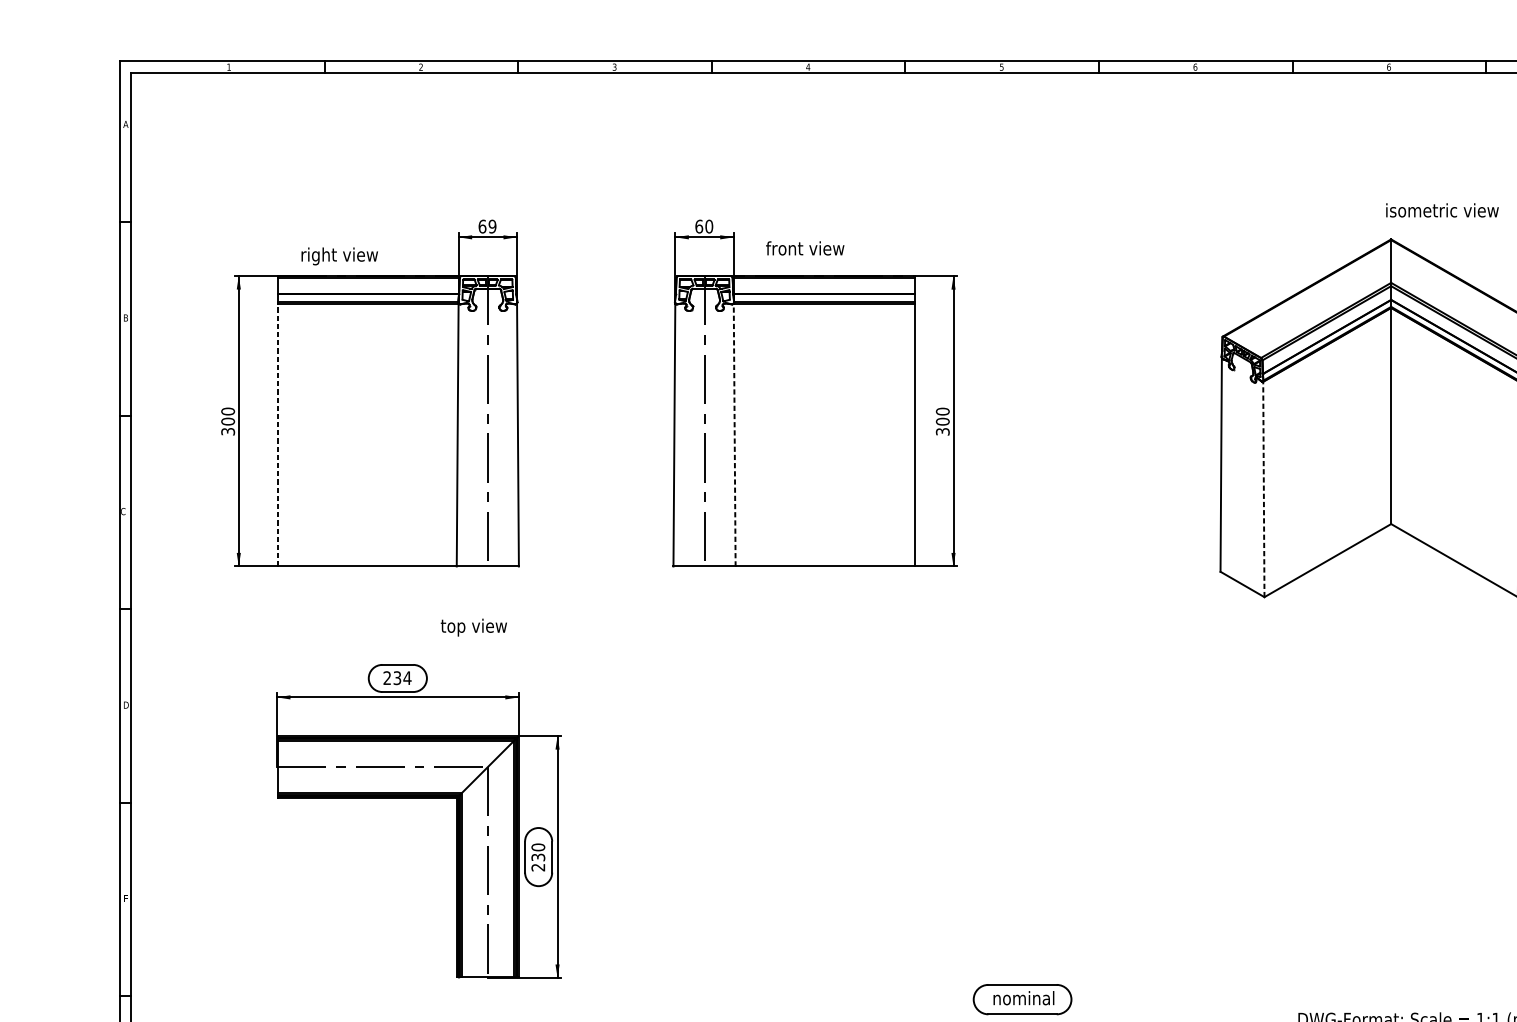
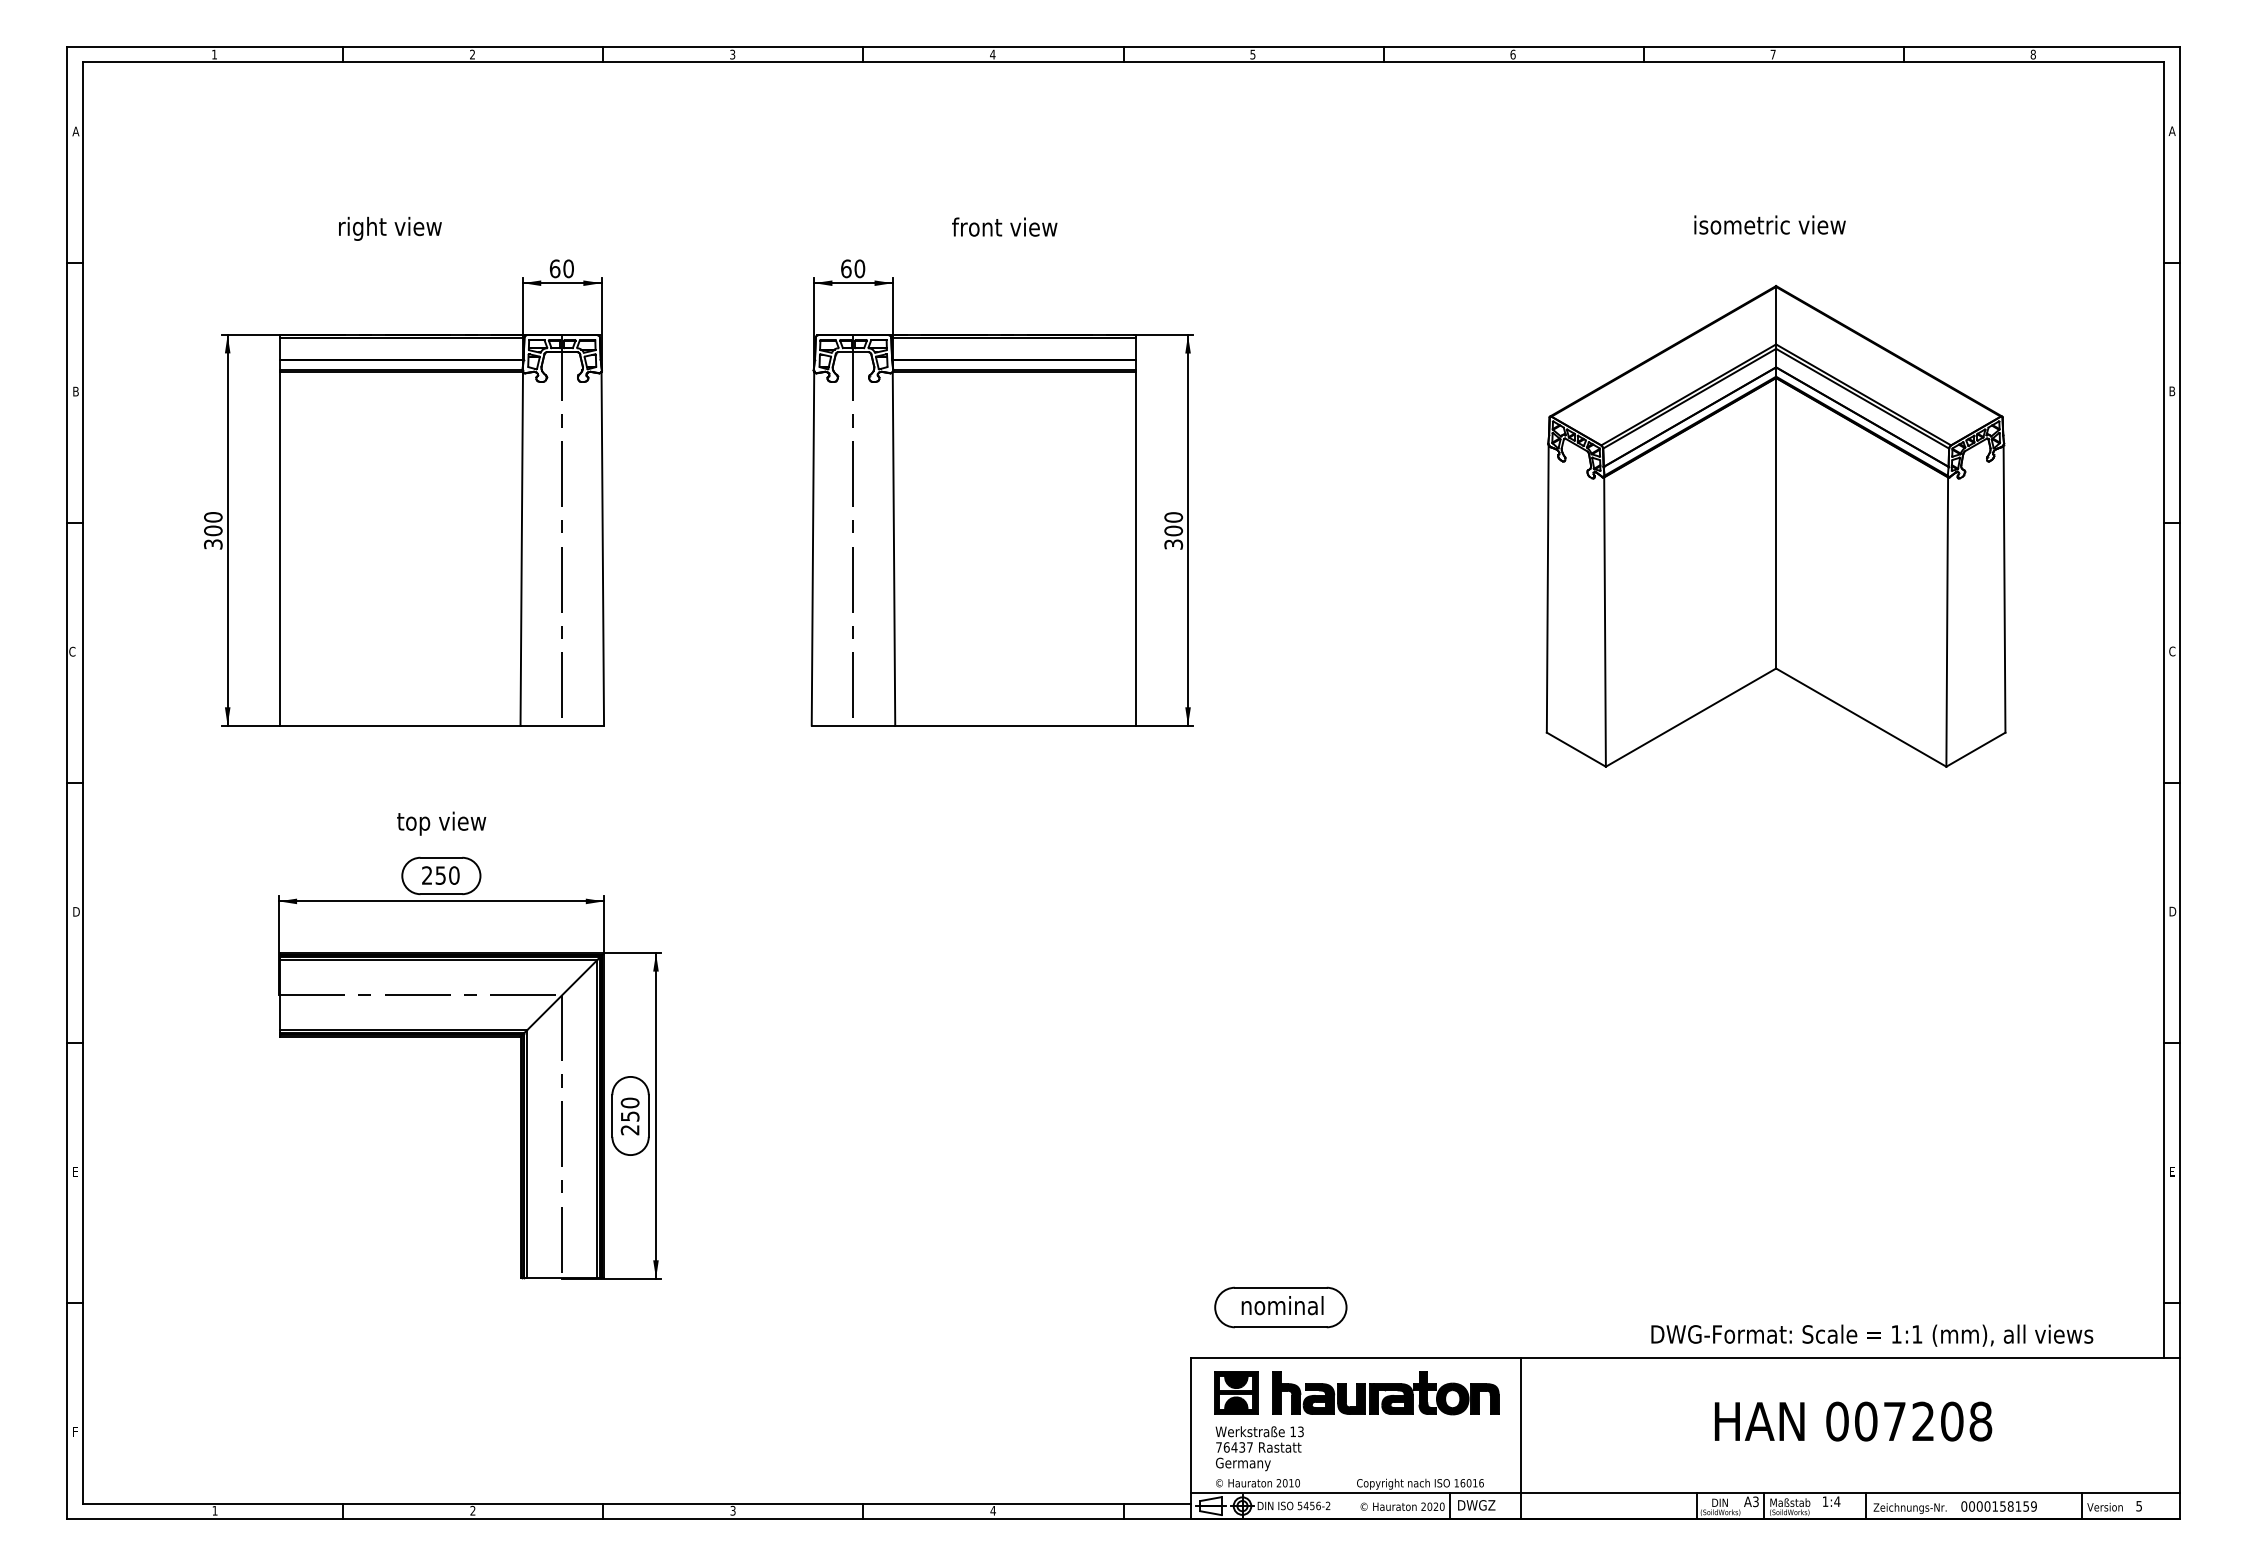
text: (1388, 67) -> (1772, 54), 6 -> 7
text: (1442, 210) -> (1769, 224), moved
text: (492, 226) -> (568, 268), 69 -> 60
text: (805, 247) -> (1004, 226), moved
text: (339, 256) -> (390, 228), moved
line: (277, 434) -> (279, 548), dashed -> solid
line: (735, 434) -> (894, 548), dashed -> solid
line: (1264, 489) -> (1605, 622), dashed -> solid
text: (473, 627) -> (441, 823), moved
text: (402, 678) -> (447, 875), 234 -> 250
text: (537, 857) -> (629, 1116), 230 -> 250

